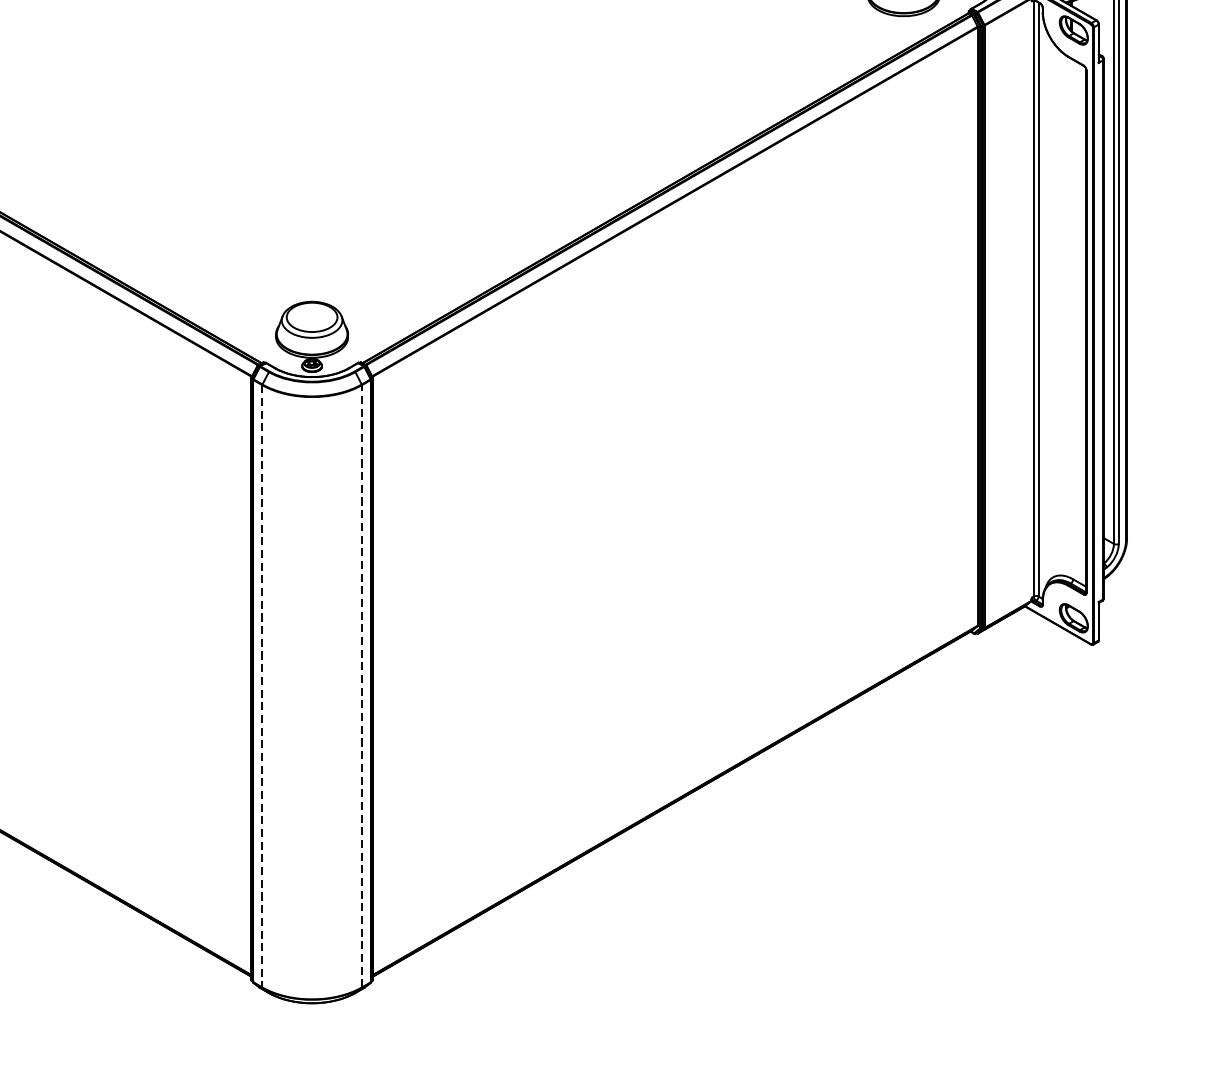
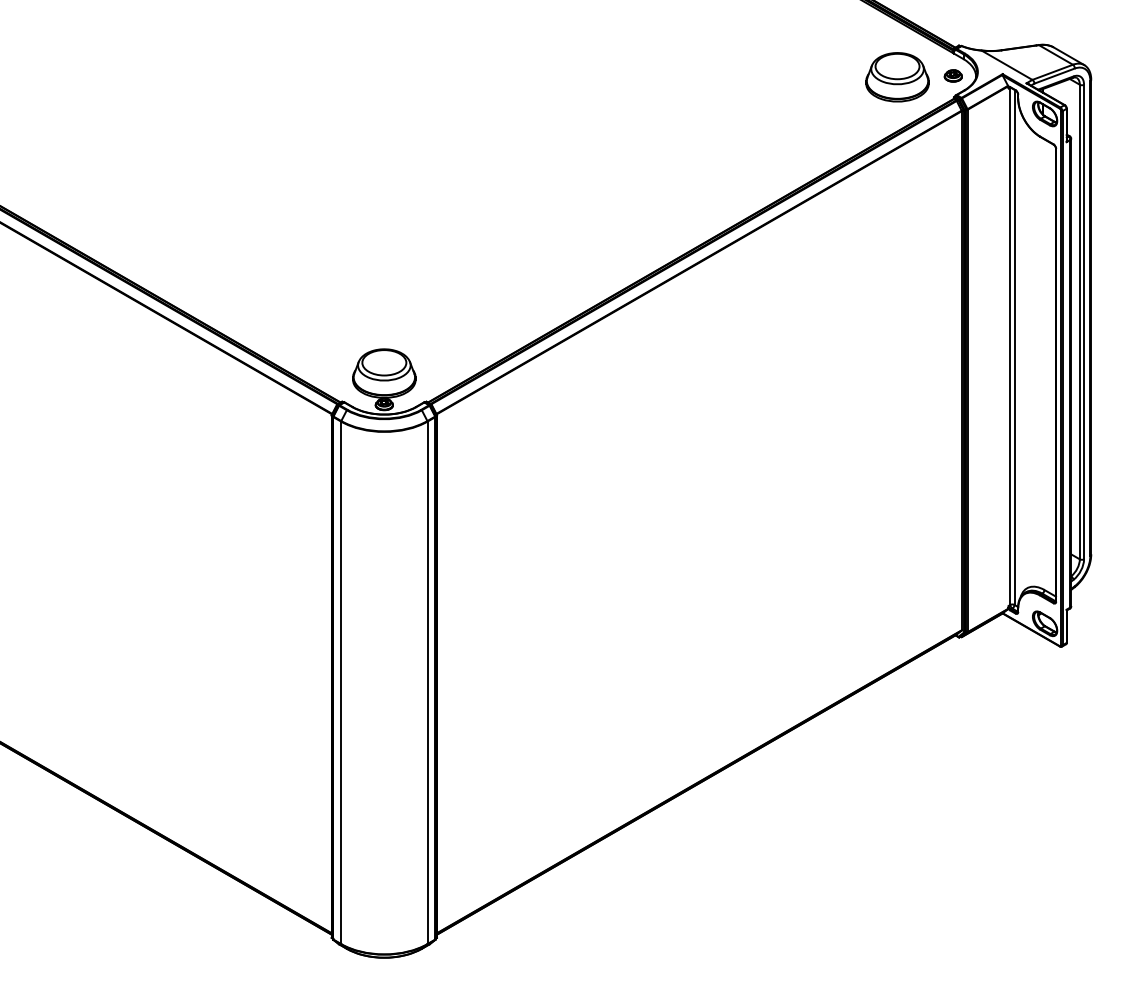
line: (361, 685) -> (427, 682), dashed -> solid
line: (262, 687) -> (341, 683), dashed -> solid

